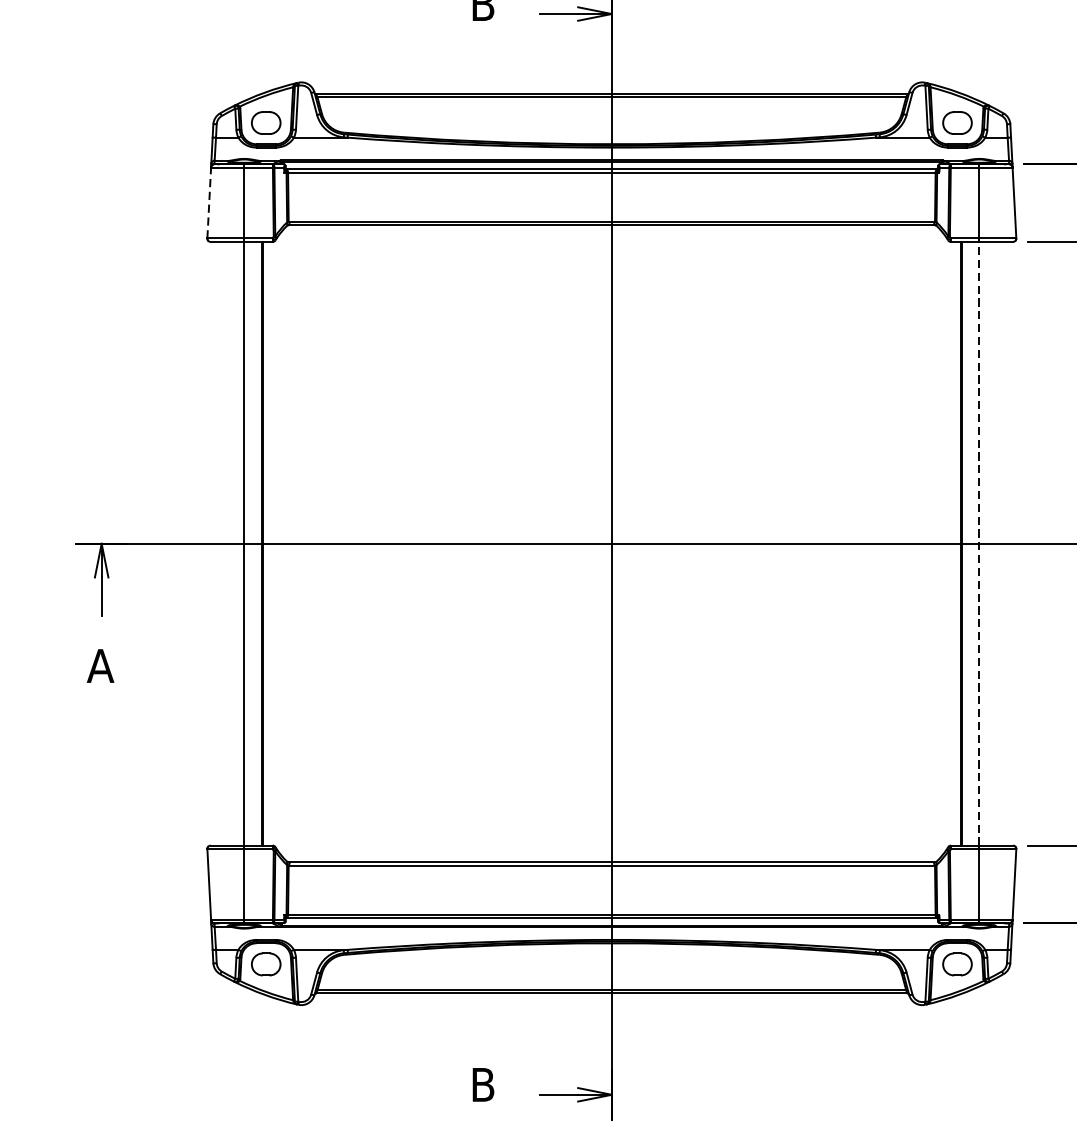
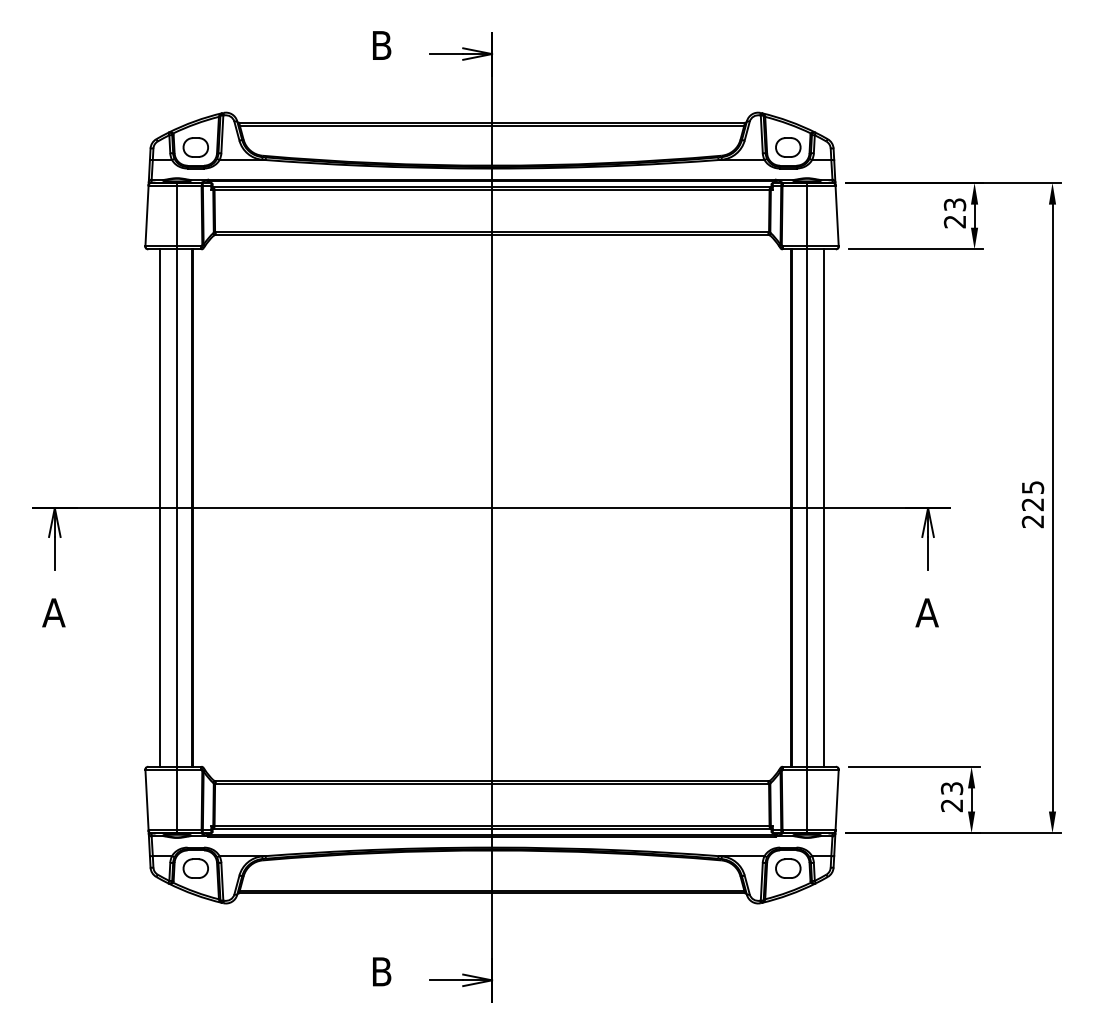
line: (209, 202) -> (147, 215), dashed -> solid
line: (223, 543) -> (159, 507), added
line: (999, 543) -> (824, 507), added
line: (979, 544) -> (807, 508), dashed -> solid

